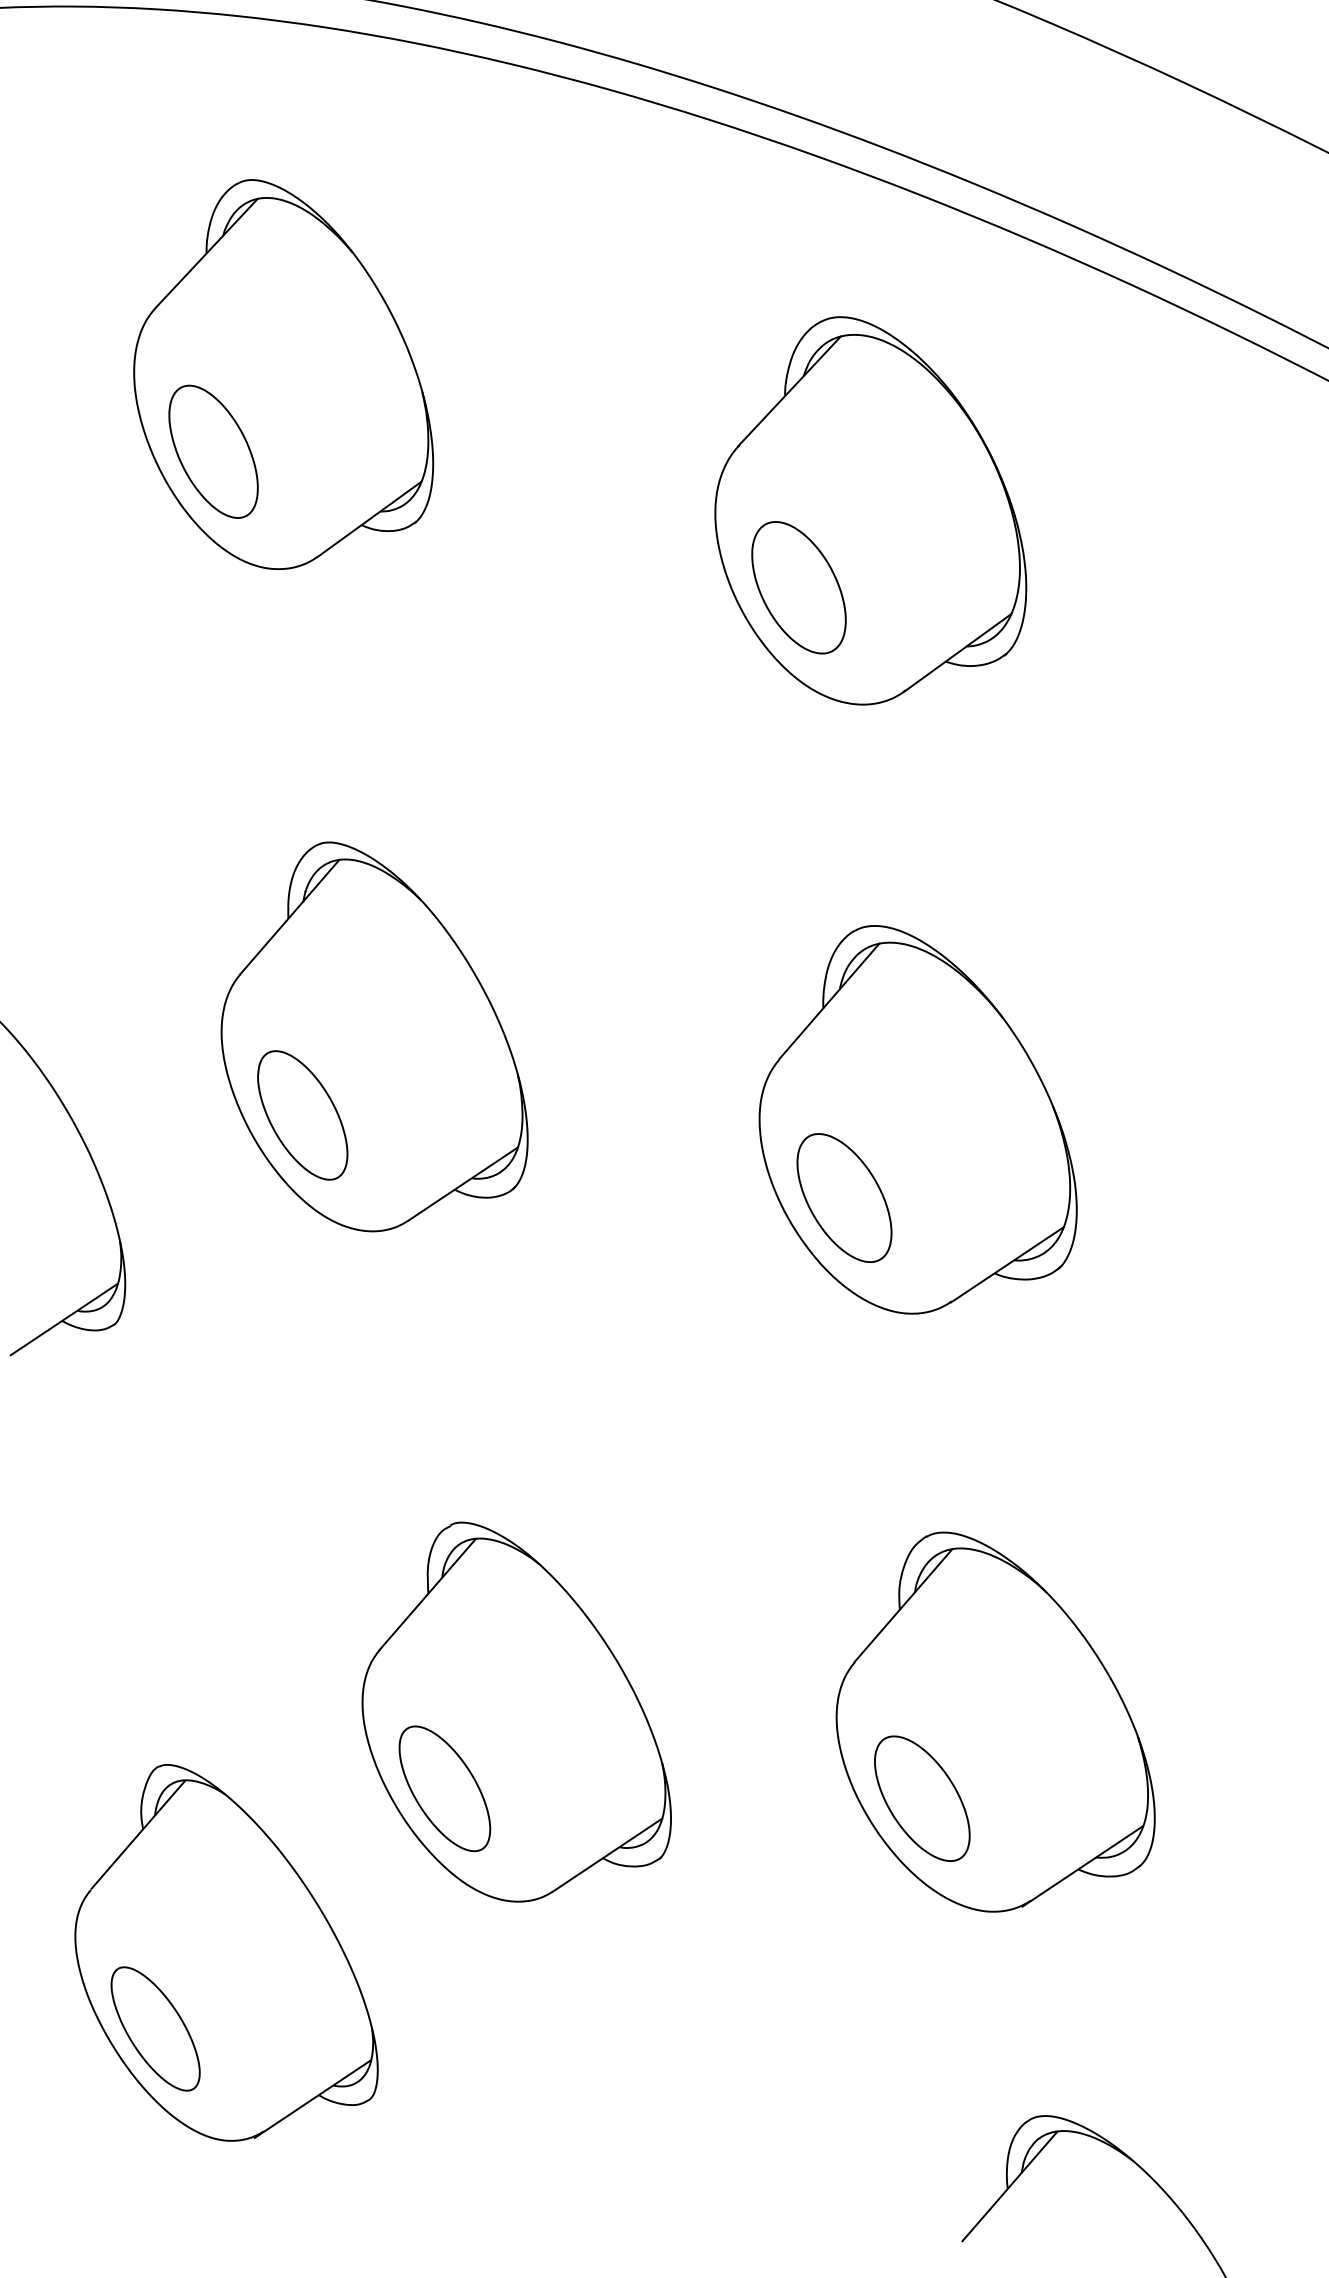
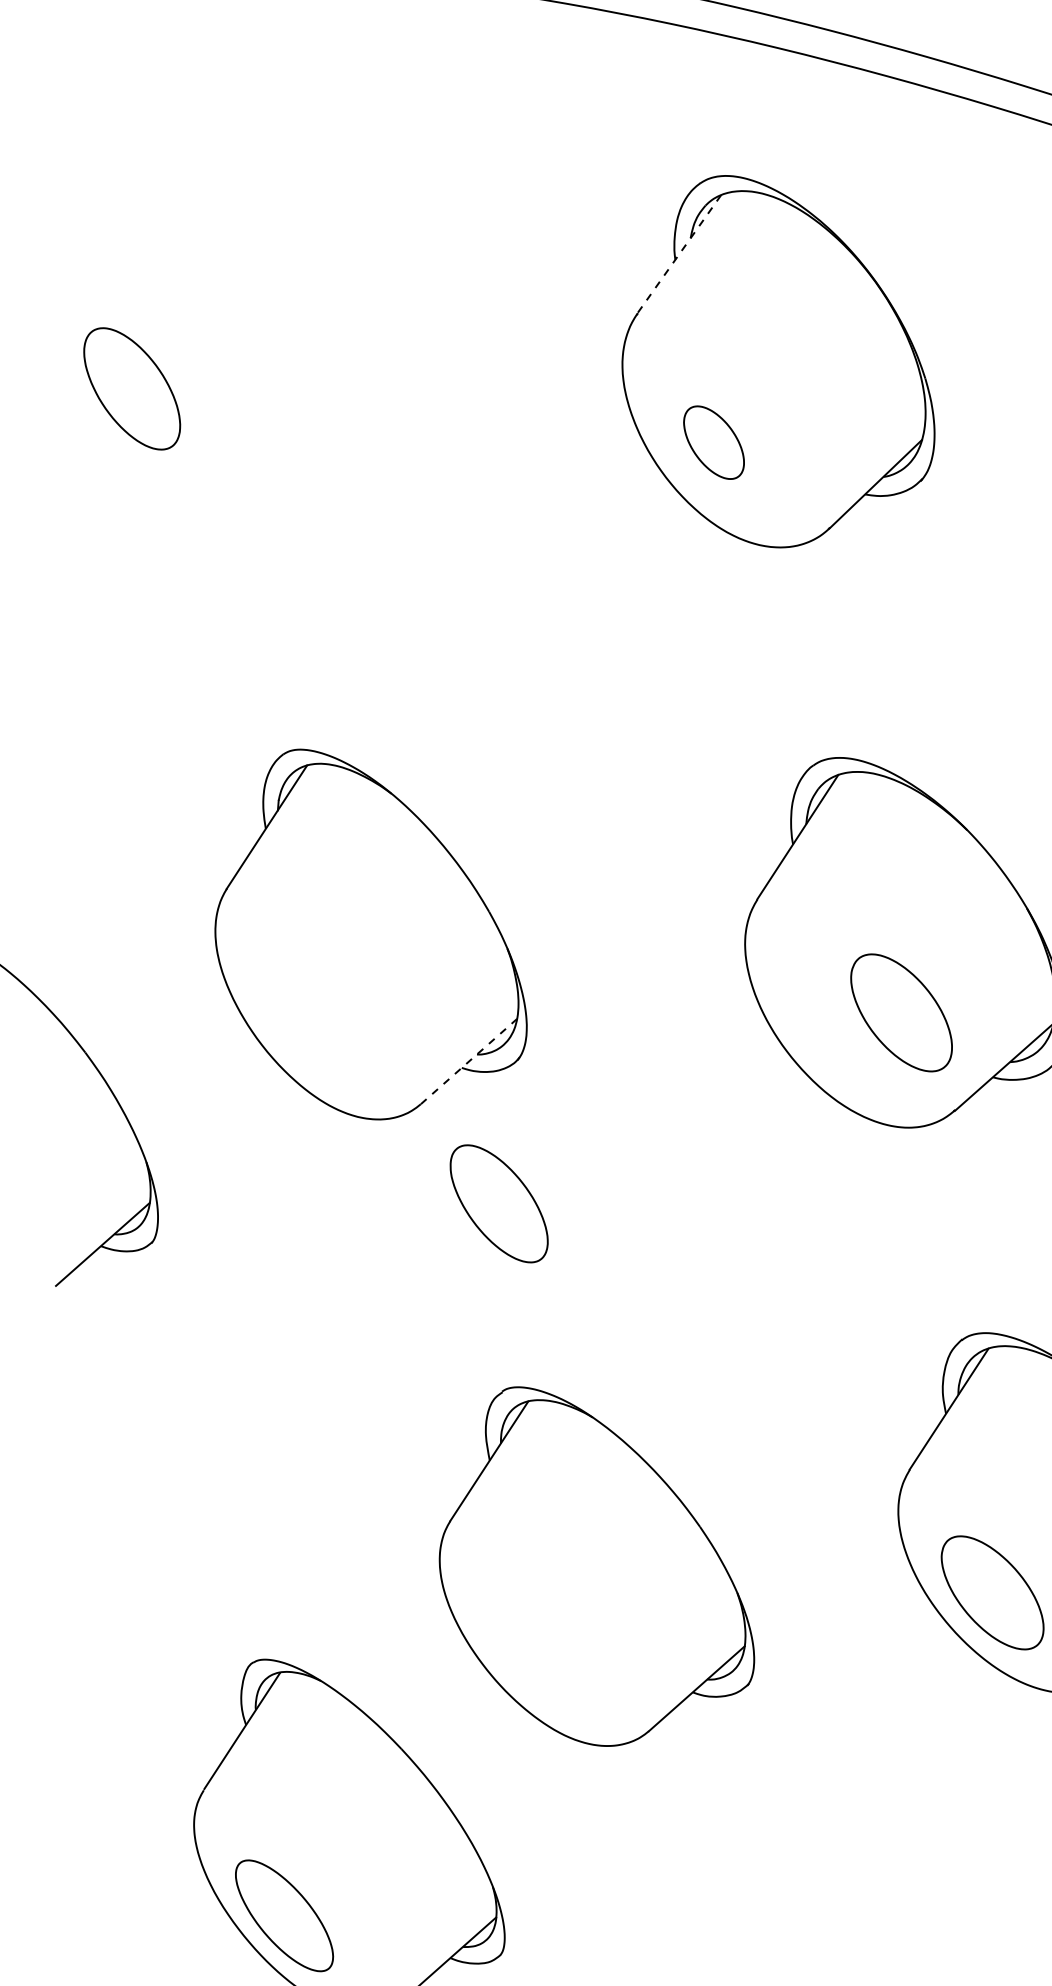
part: (283, 374) -> (189, 305), removed
line: (789, 391) -> (678, 254), solid -> dashed
part: (798, 587) -> (713, 442), size x0.6
part: (302, 1115) -> (498, 1203), moved
line: (463, 1183) -> (469, 1060), solid -> dashed
part: (844, 1197) -> (901, 1012), moved
part: (444, 1788) -> (531, 1646), removed

